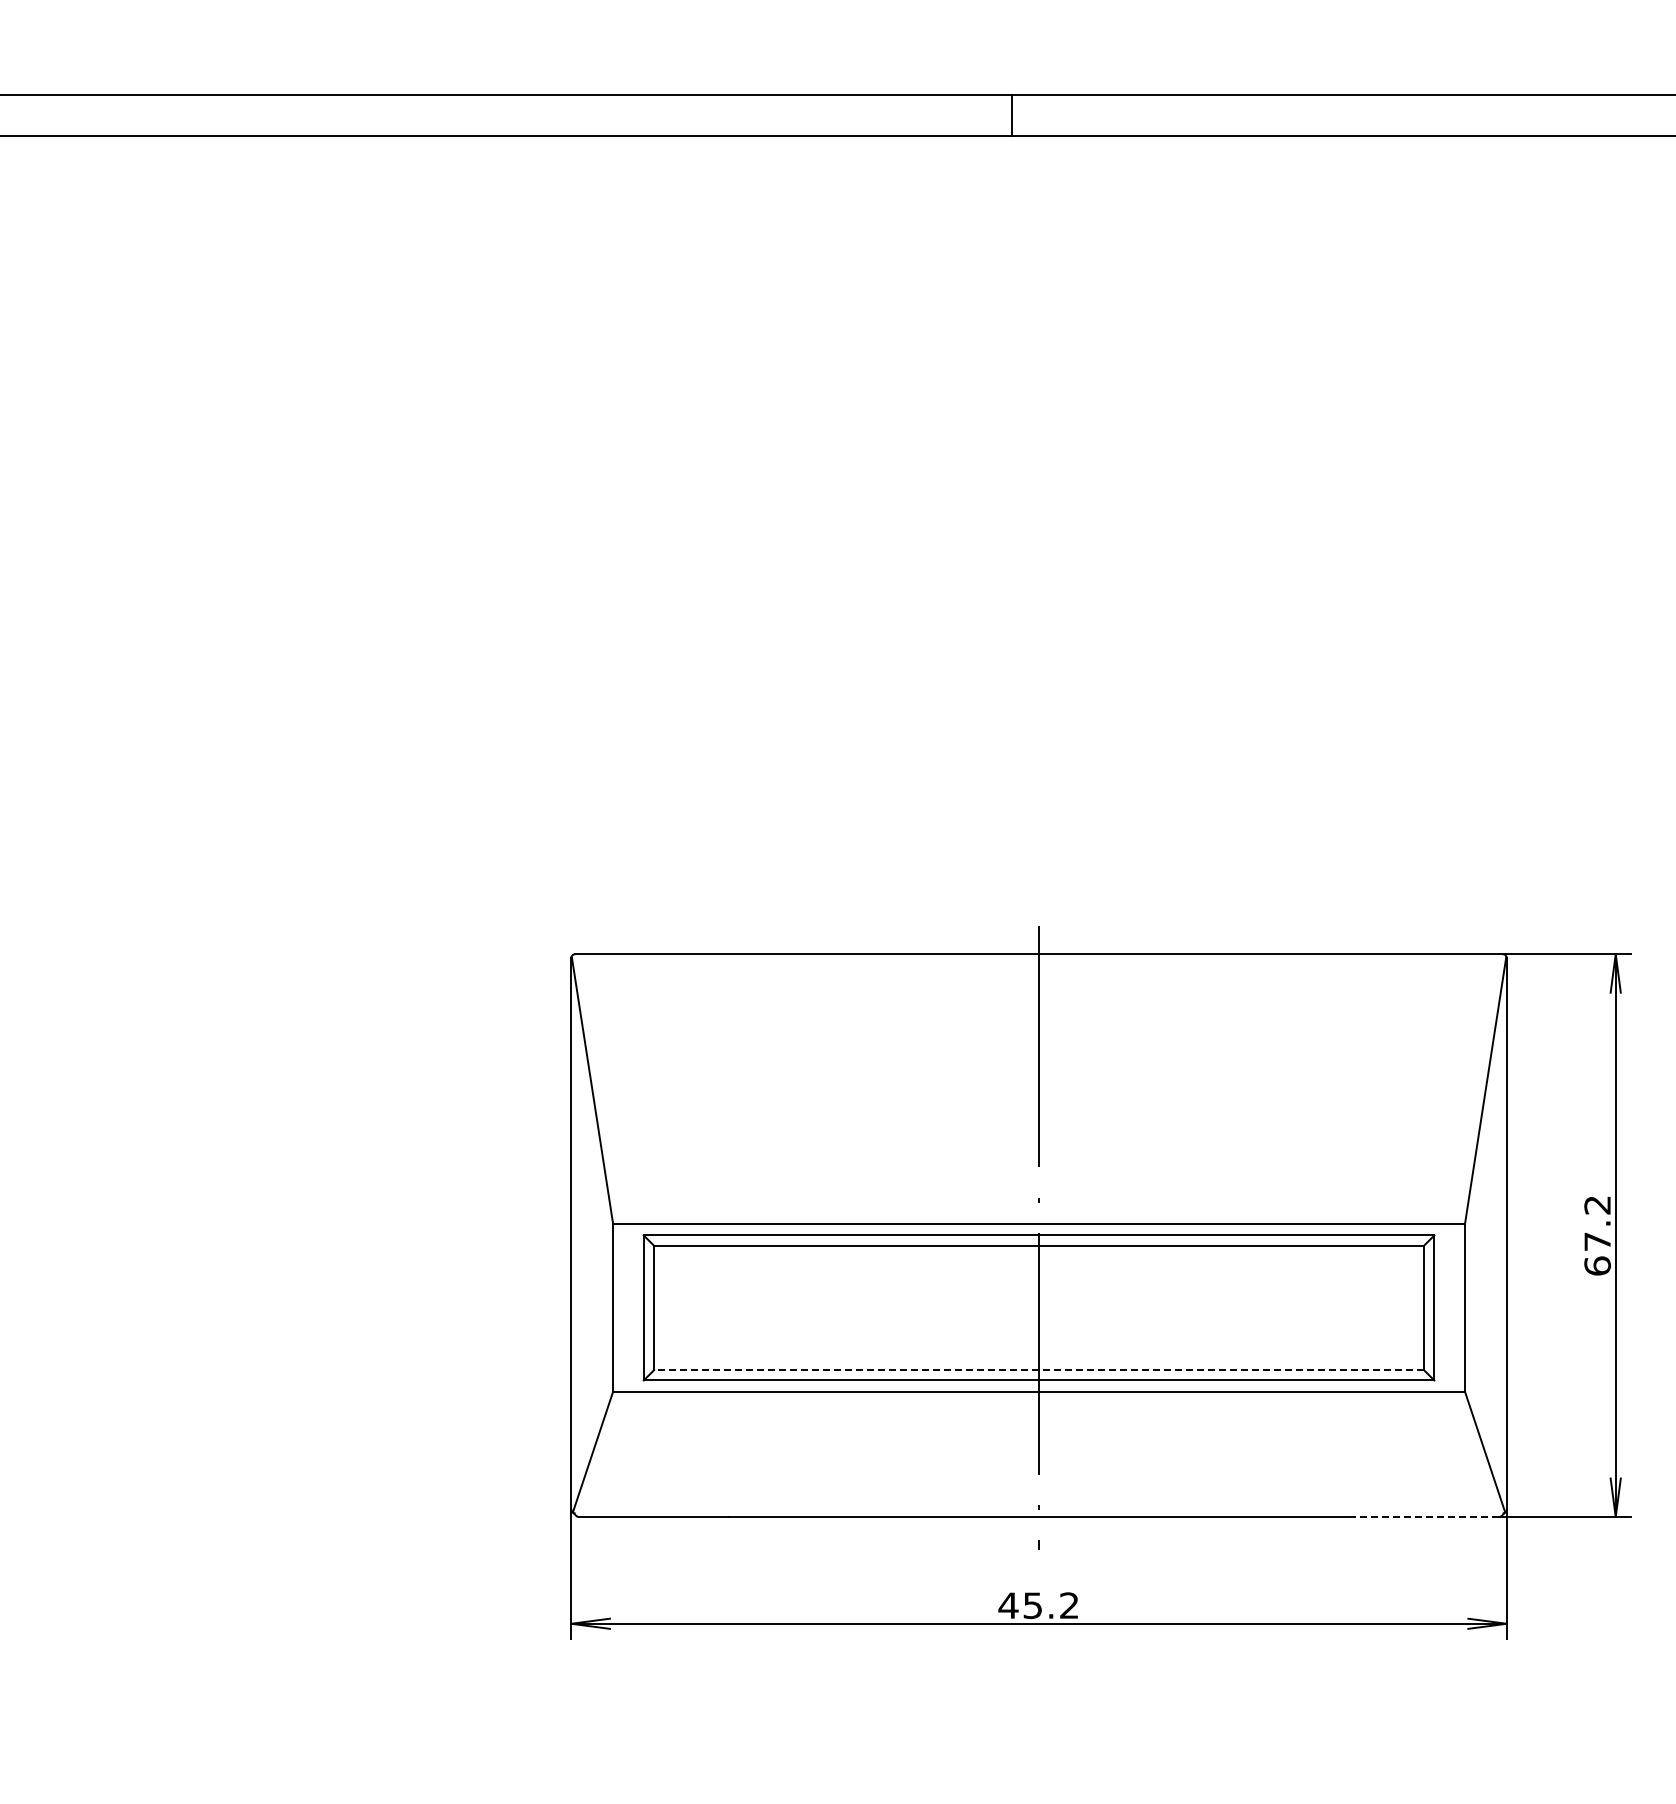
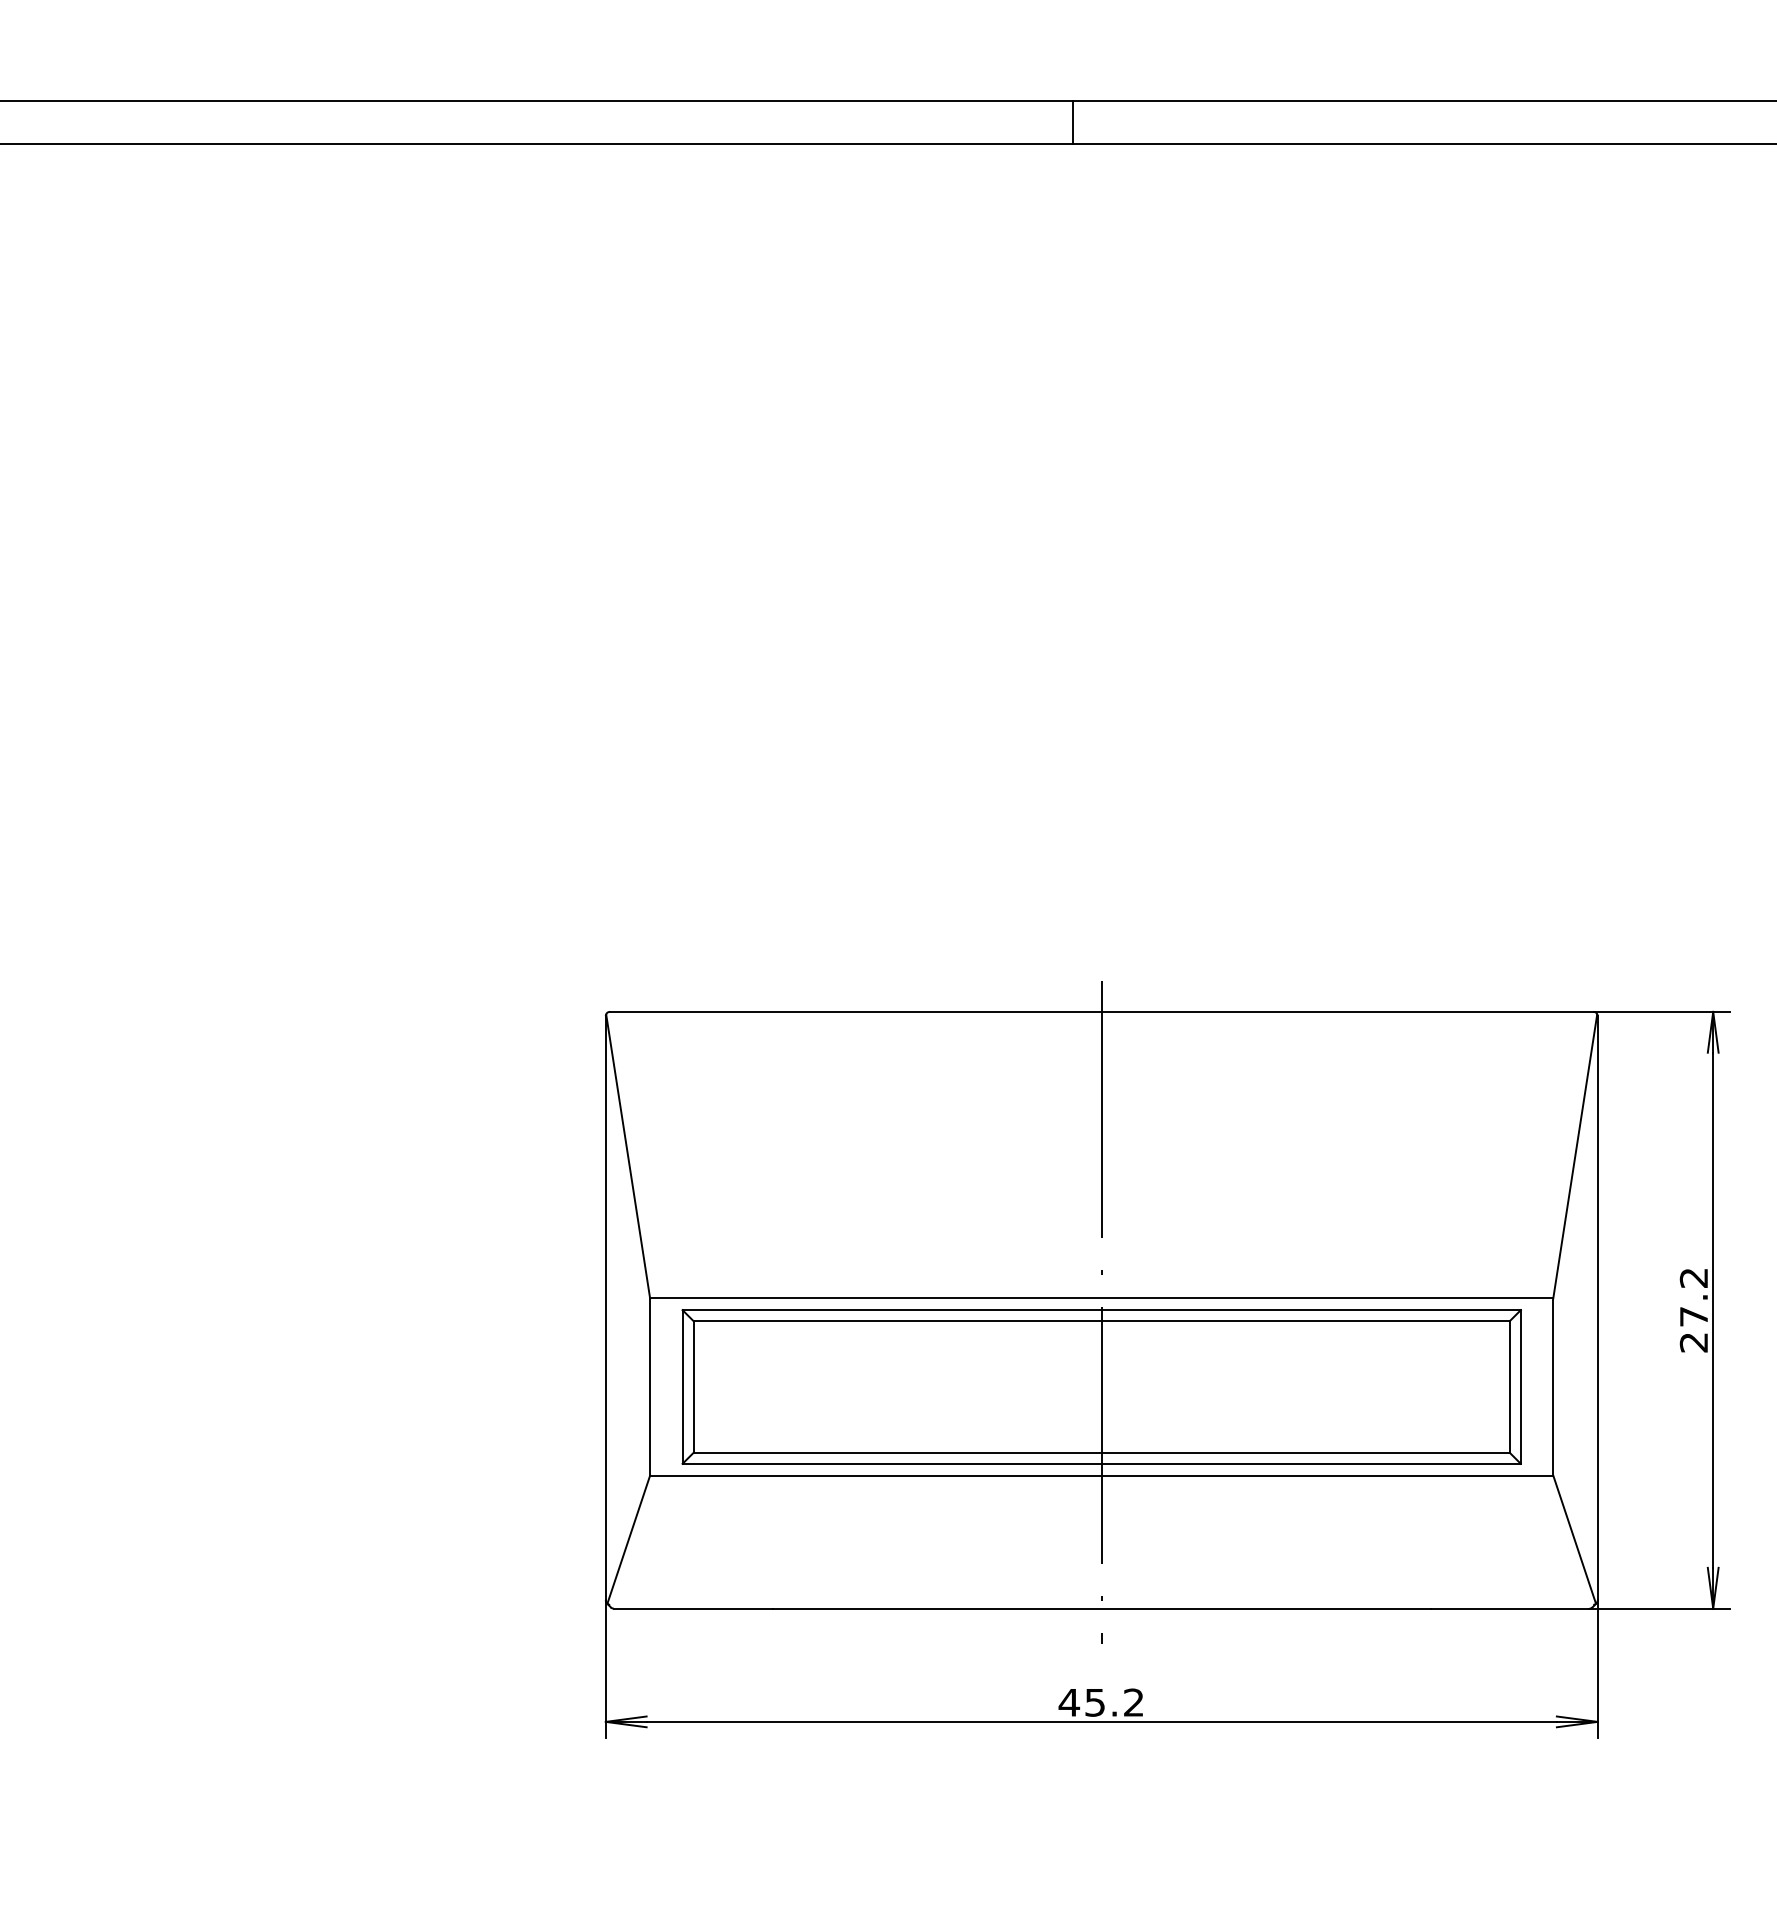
text: (1597, 1265) -> (1693, 1341), 67.2 -> 27.2
line: (1039, 1370) -> (1102, 1453), dashed -> solid
line: (1424, 1516) -> (1510, 1608), dashed -> solid

